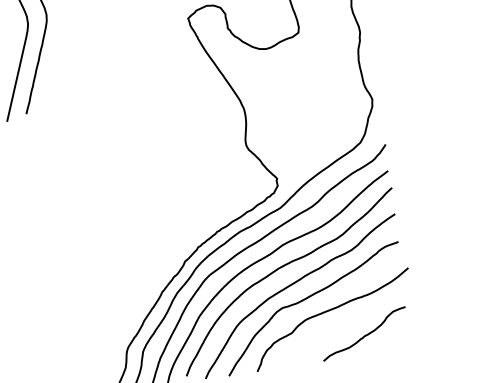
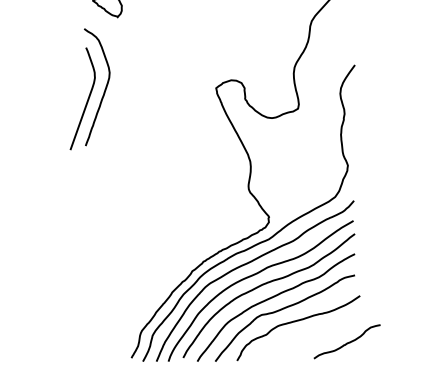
curve: (363, 335) -> (346, 342), moved

